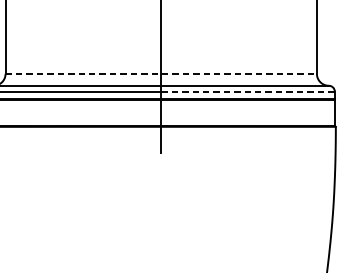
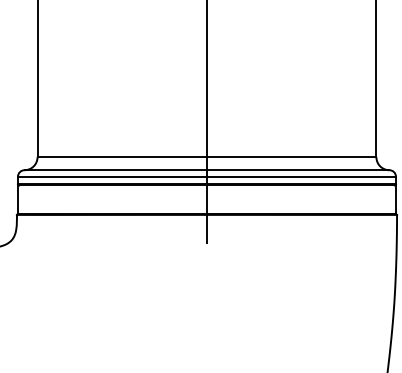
line: (161, 74) -> (207, 157), dashed -> solid
line: (248, 91) -> (301, 176), dashed -> solid

